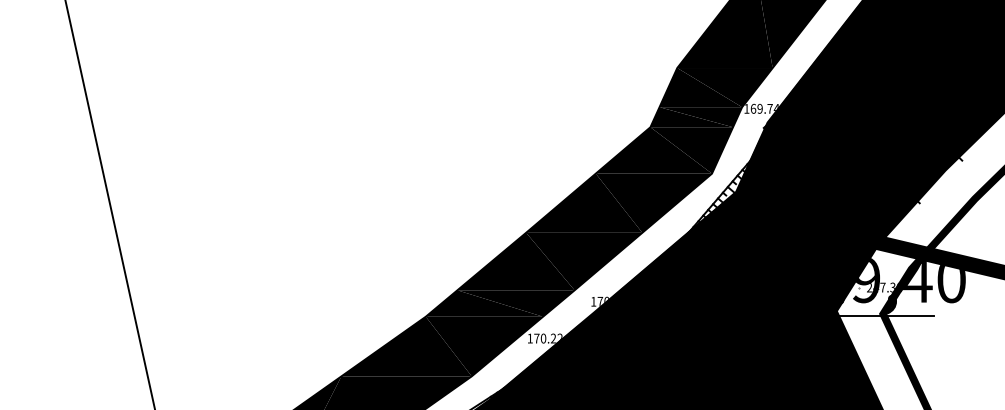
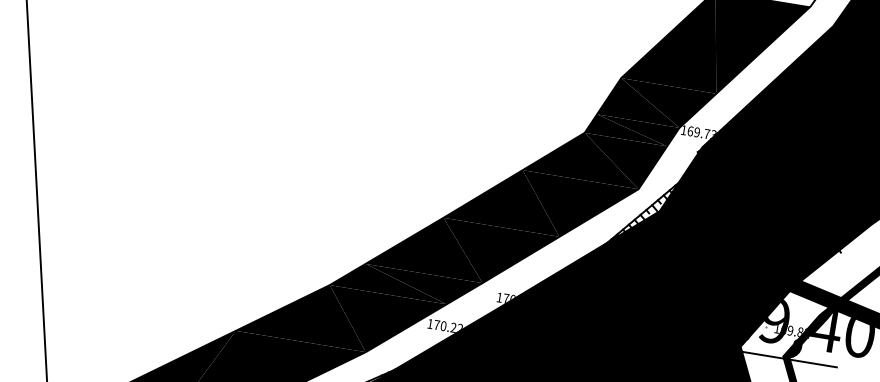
text: (775, 107) -> (712, 133), 169.74 -> 169.73
text: (884, 287) -> (792, 330), 247.38 -> 169.82

